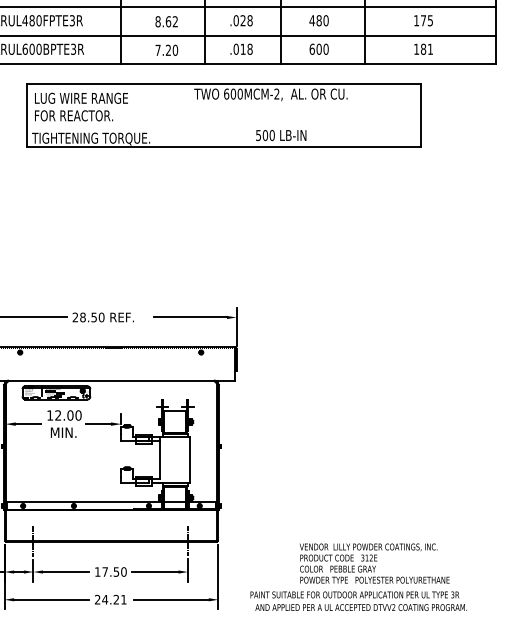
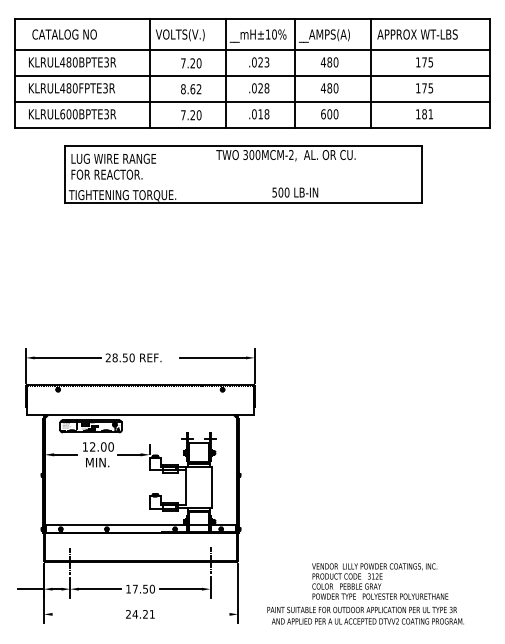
text: (226, 93) -> (245, 154), 600MCM-2, -> 300MCM-2,
line: (51, 599) -> (86, 614), removed
line: (171, 599) -> (195, 614), removed

